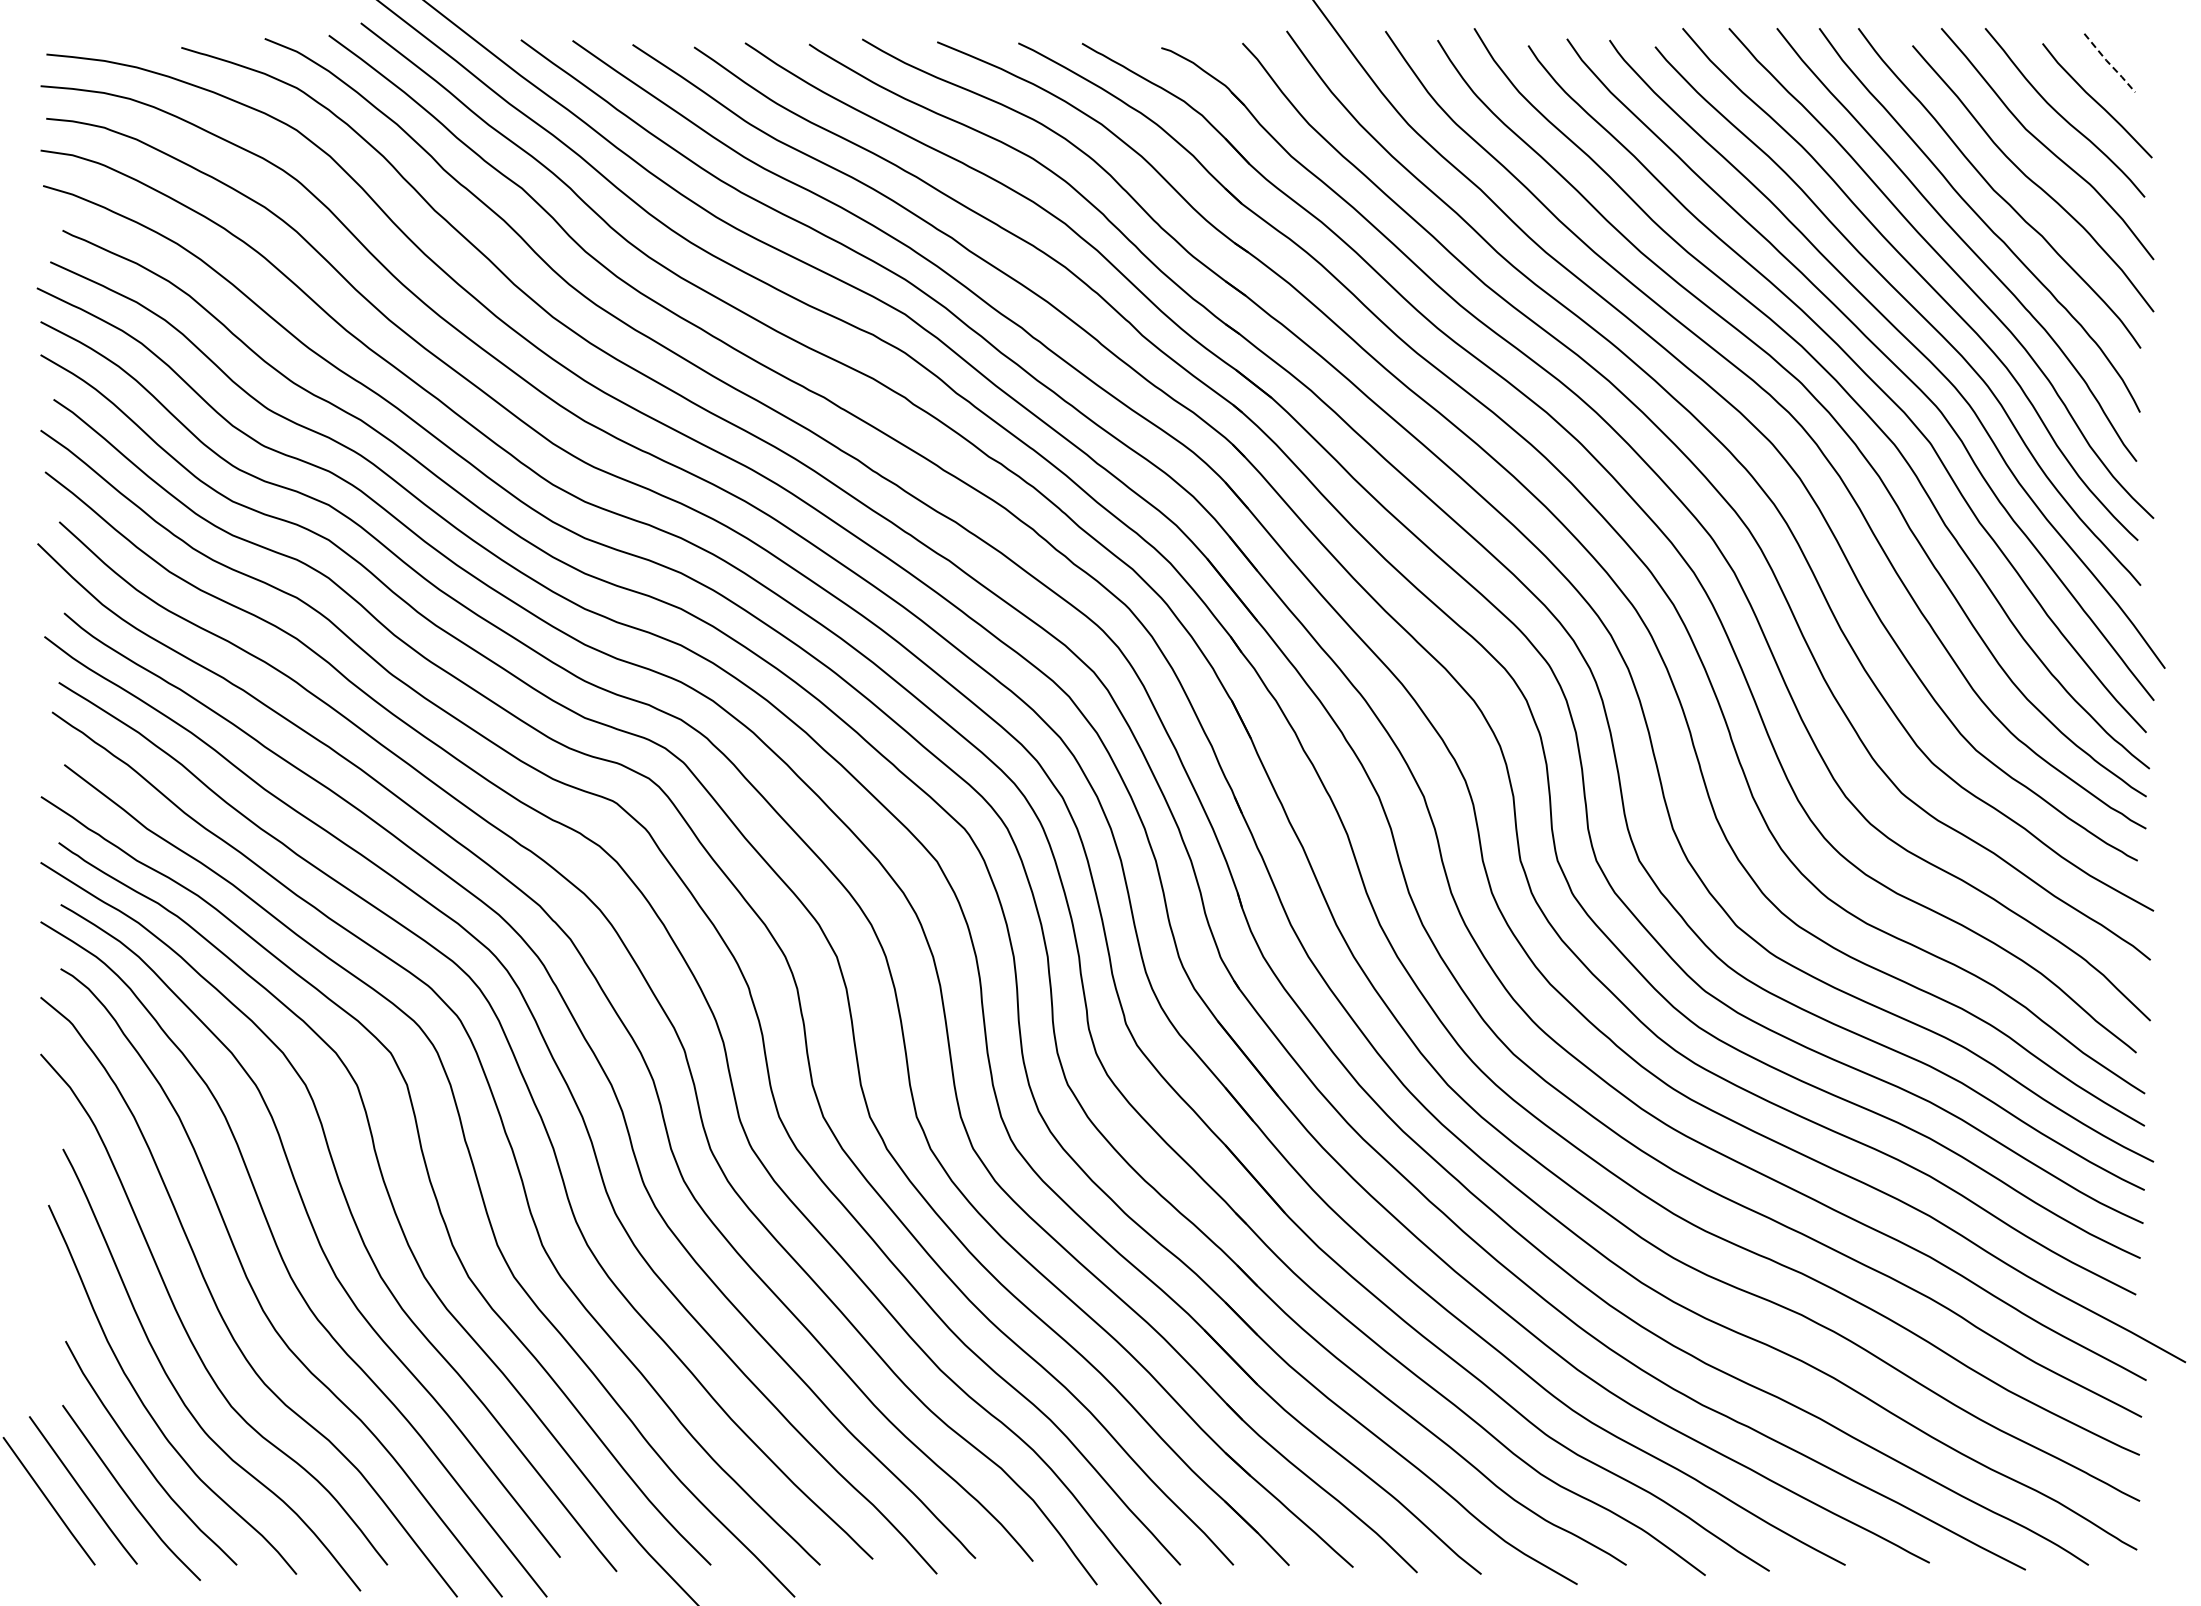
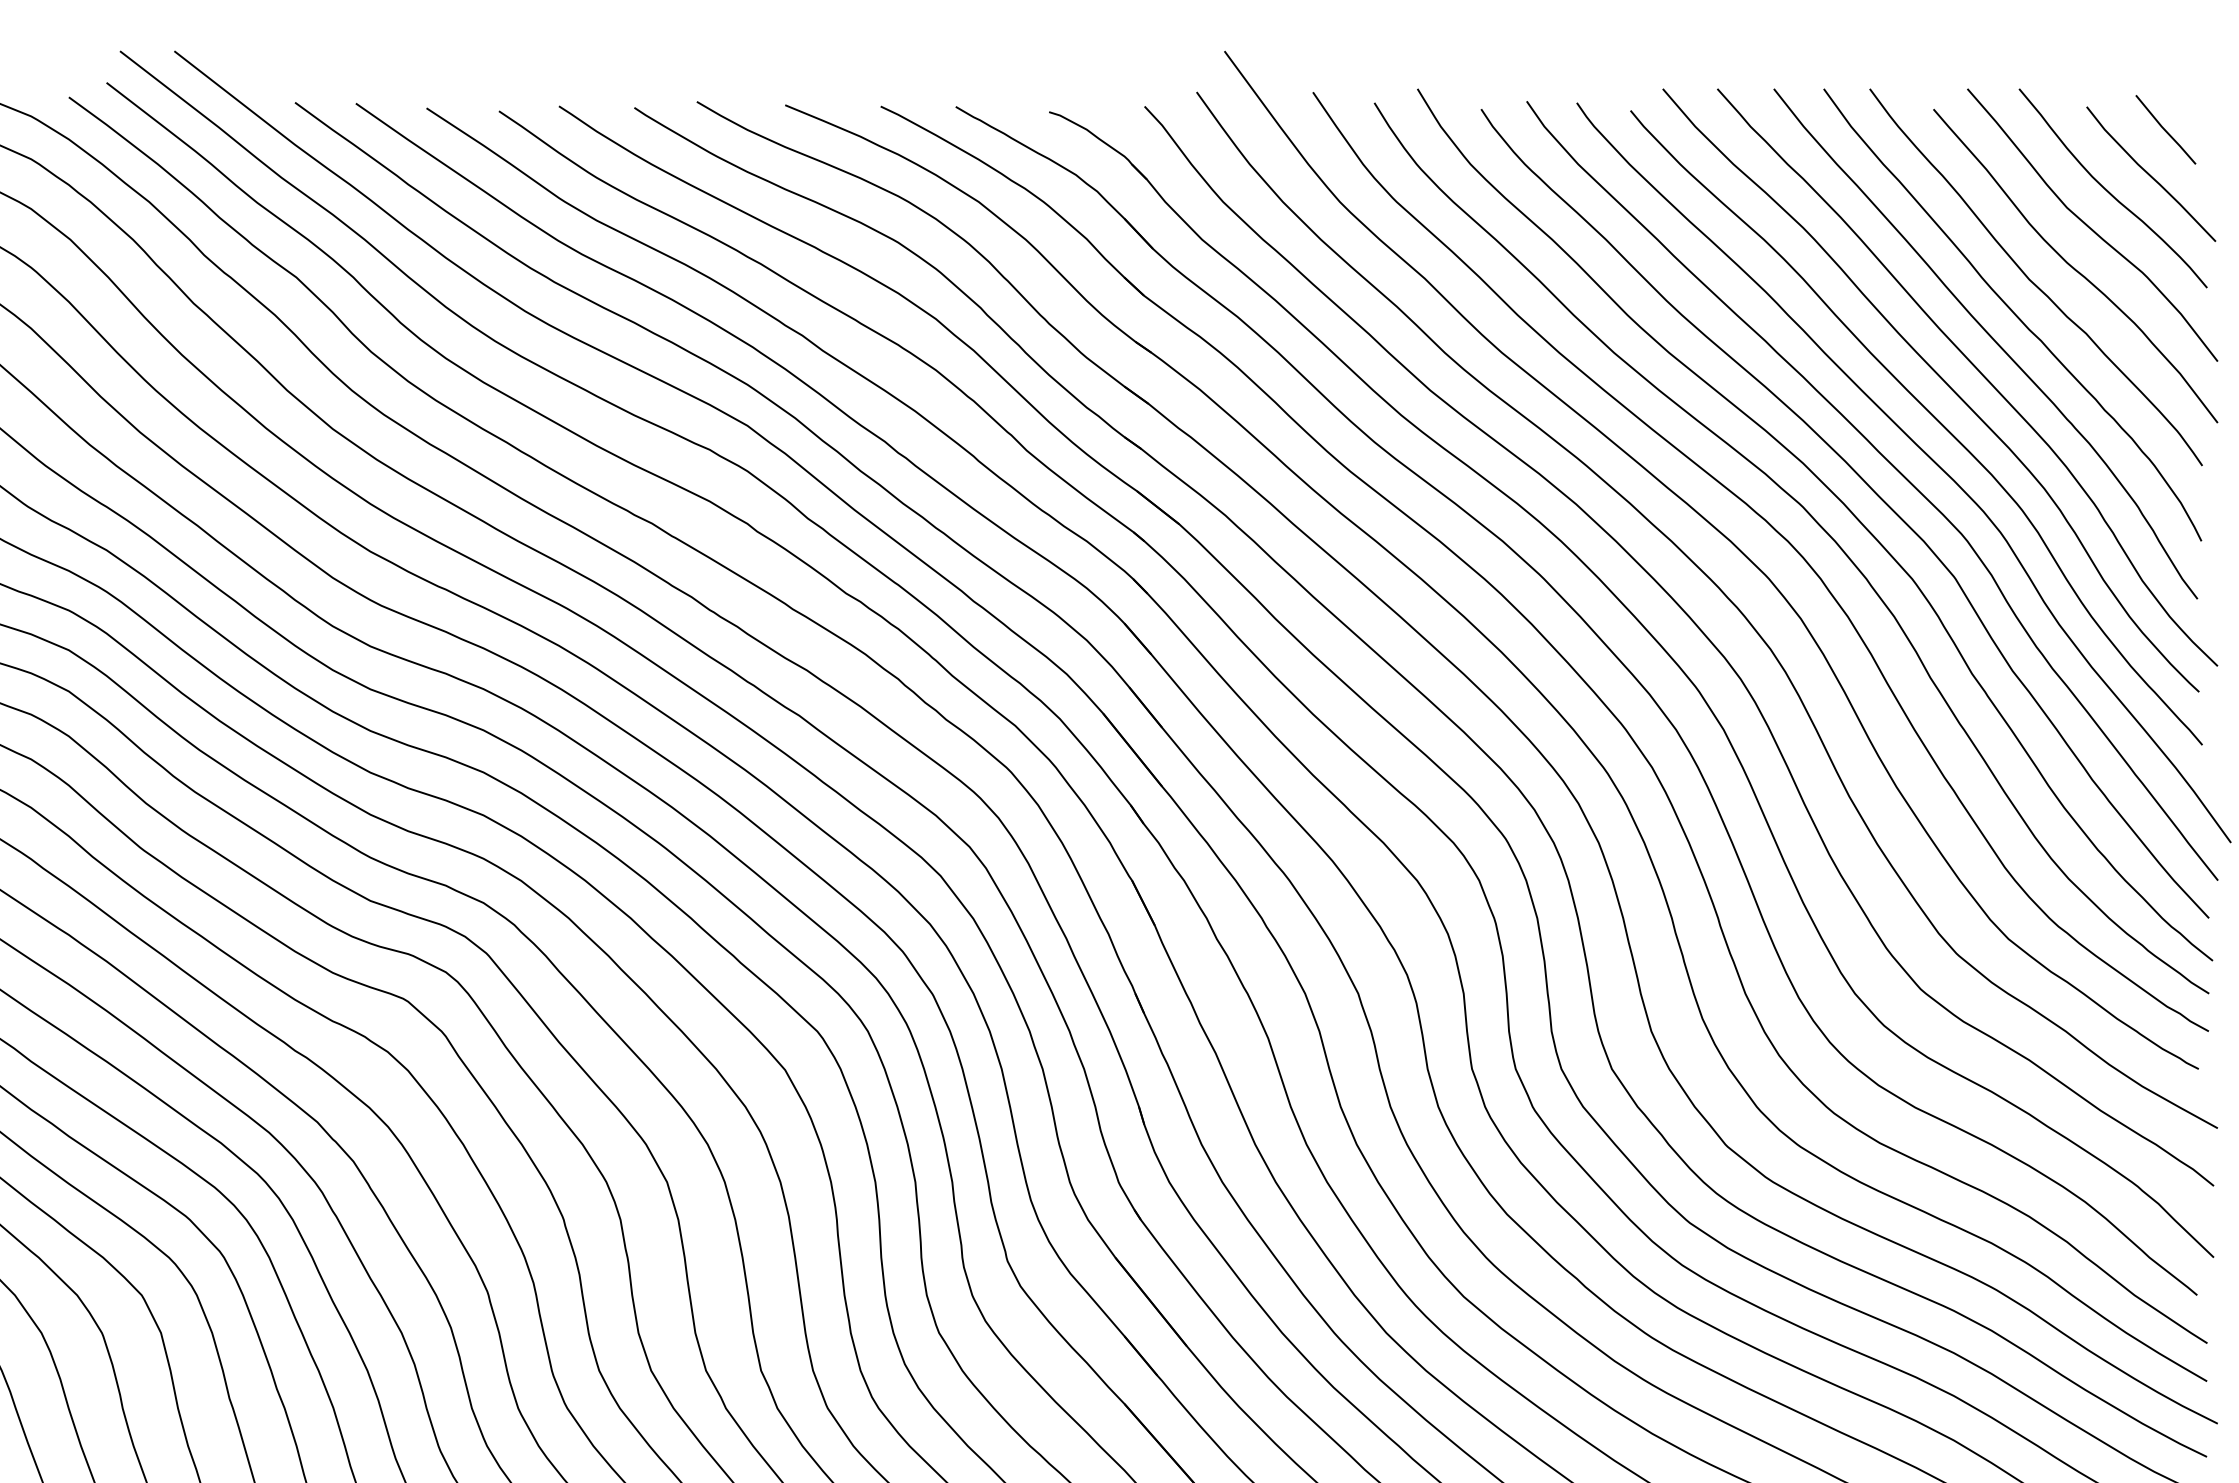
line: (2109, 63) -> (2165, 130), dashed -> solid

